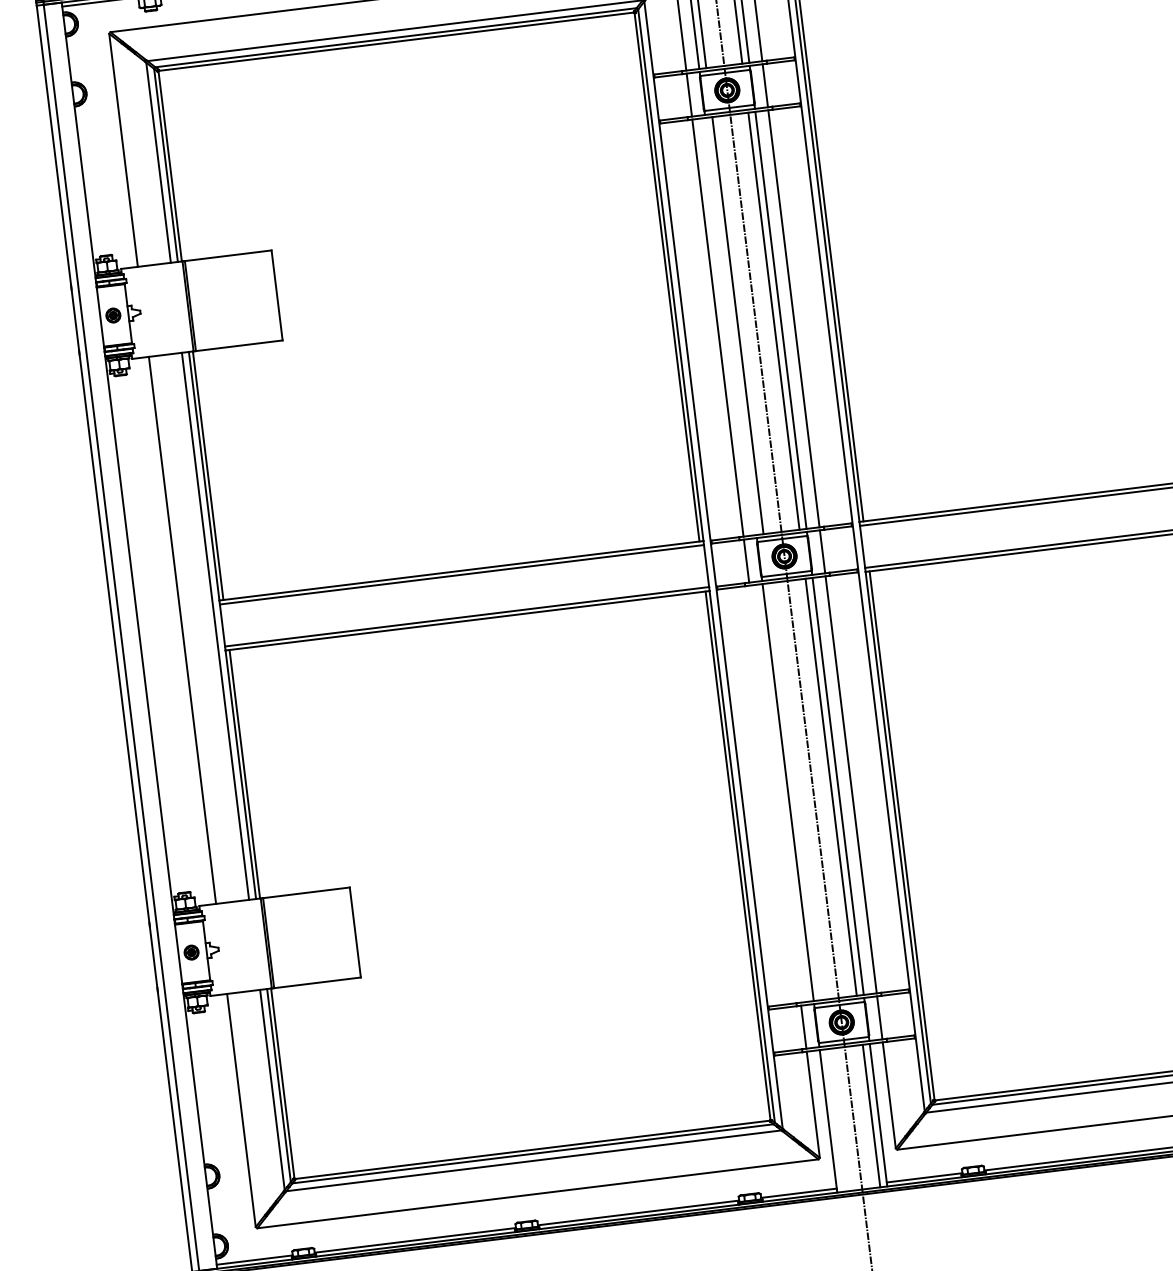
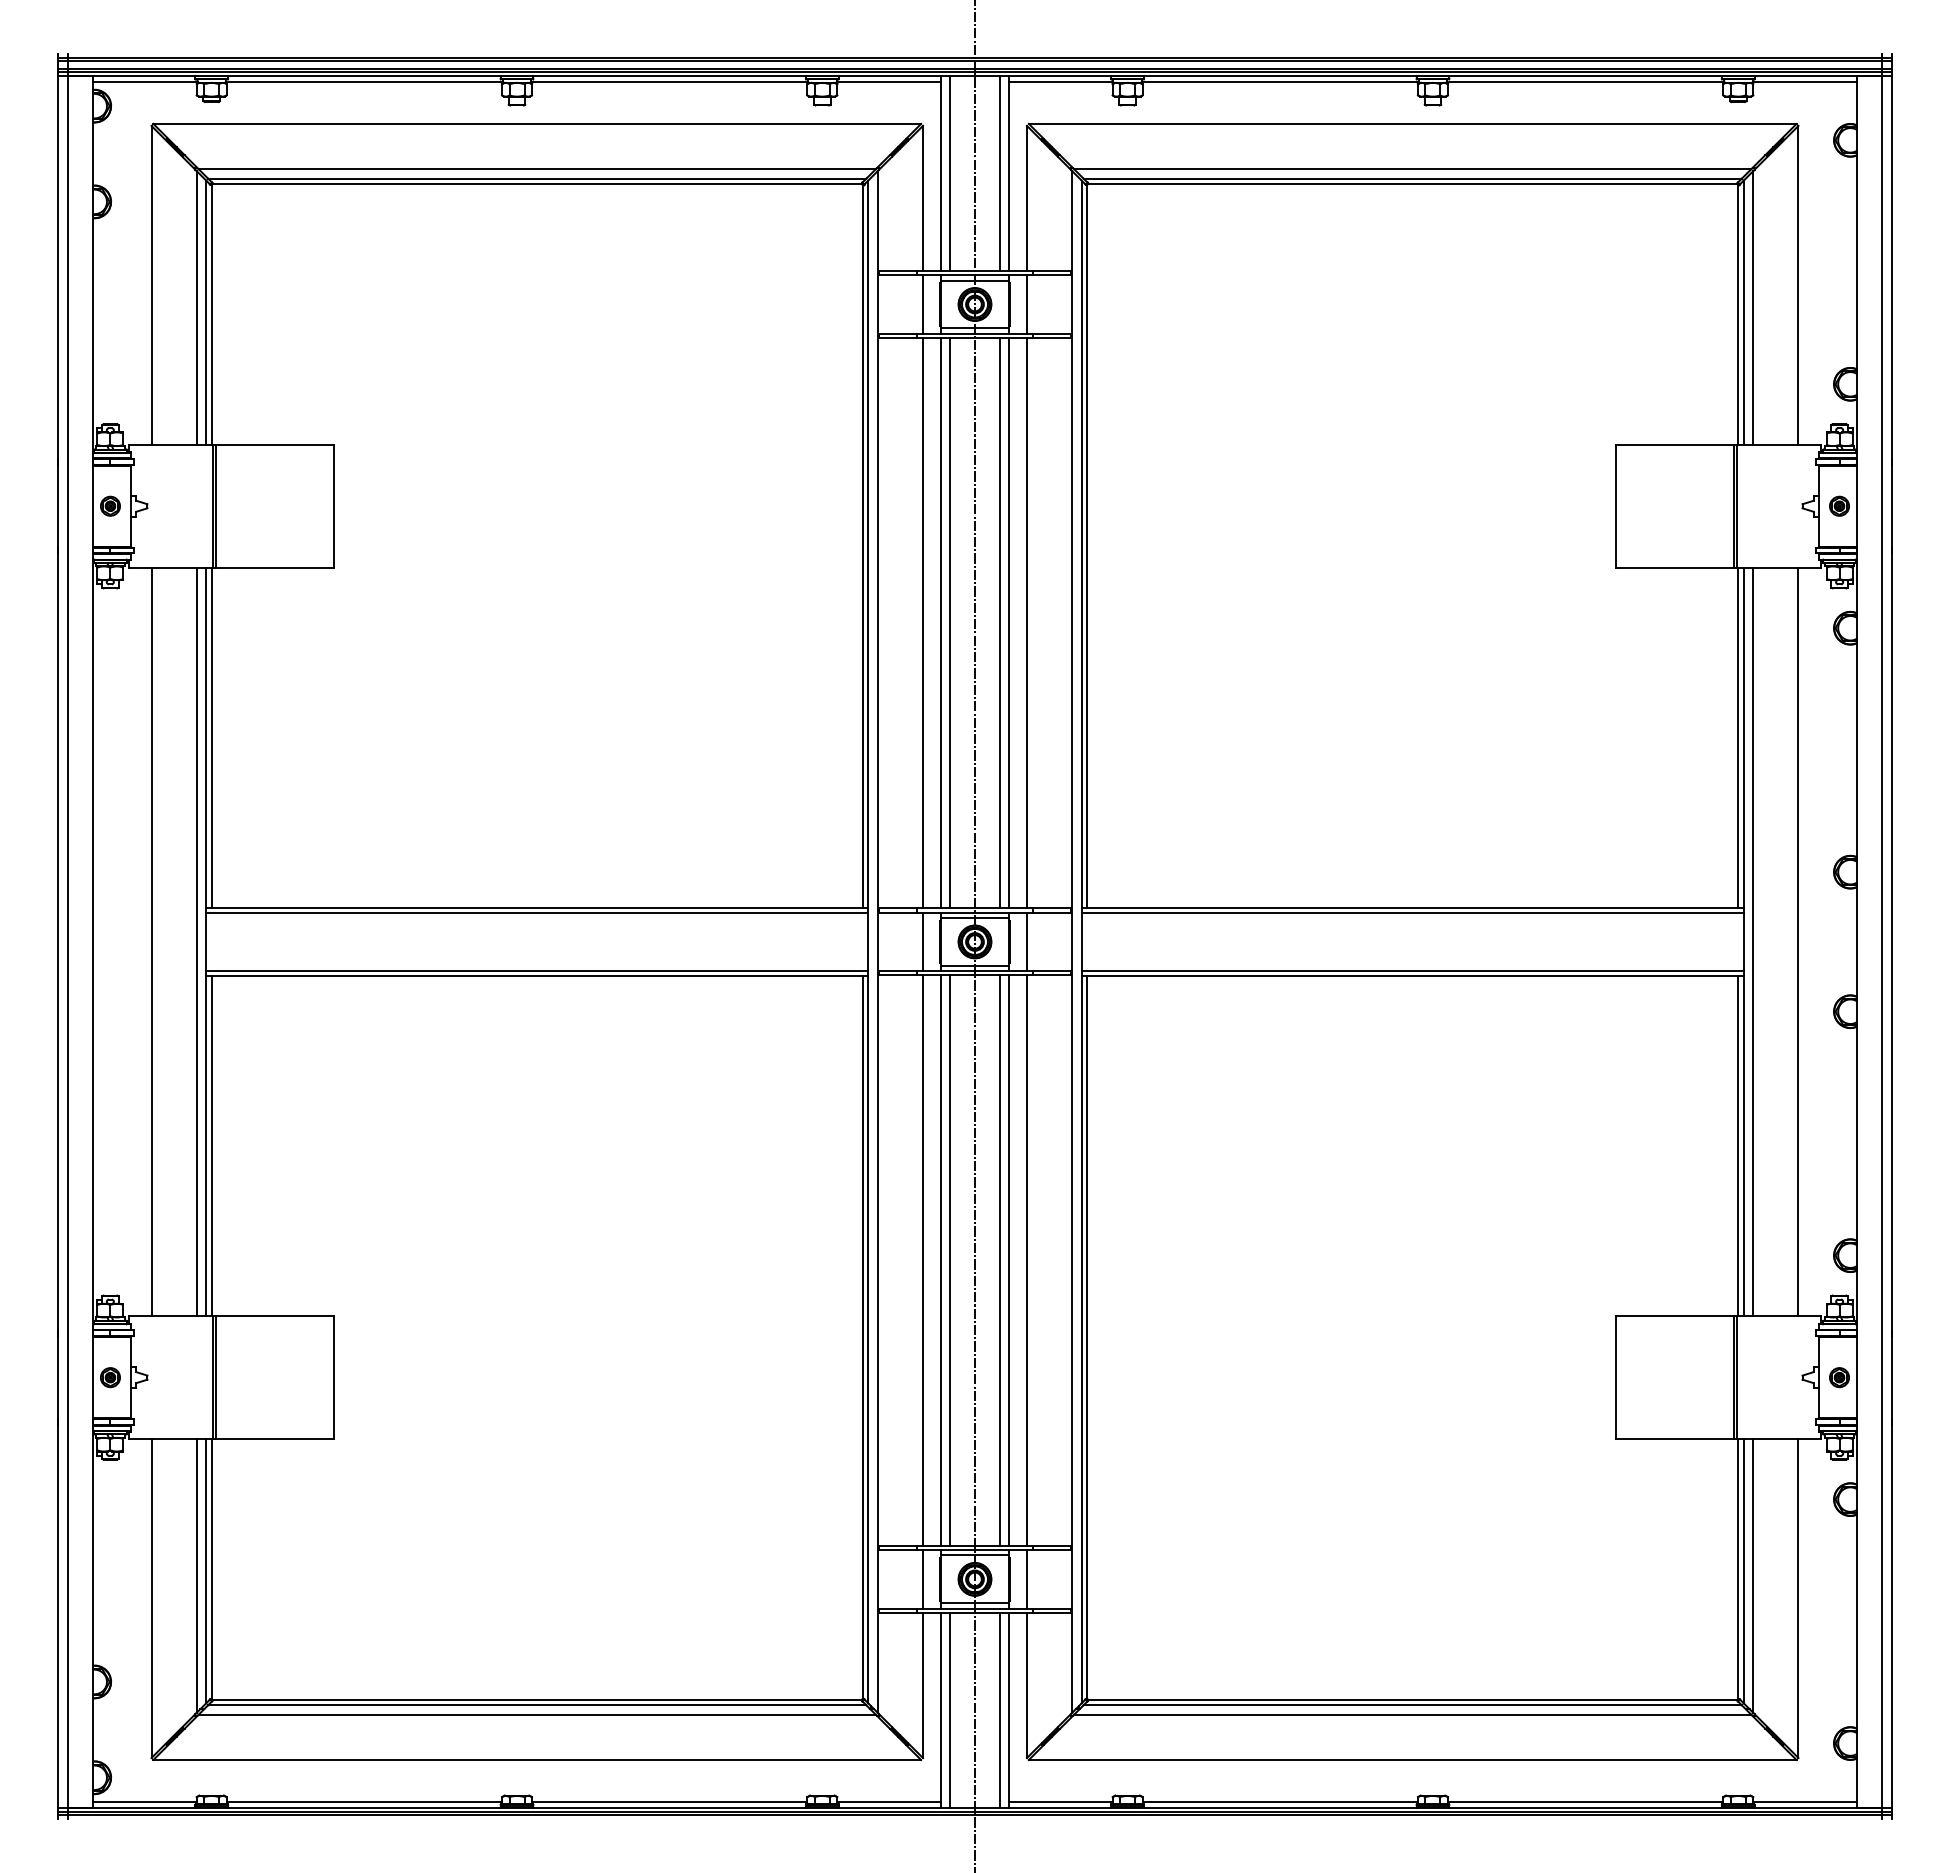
line: (730, 326) -> (940, 623), added
line: (795, 791) -> (950, 1260), added
line: (775, 793) -> (923, 1260), added
line: (835, 1119) -> (950, 1709), added

